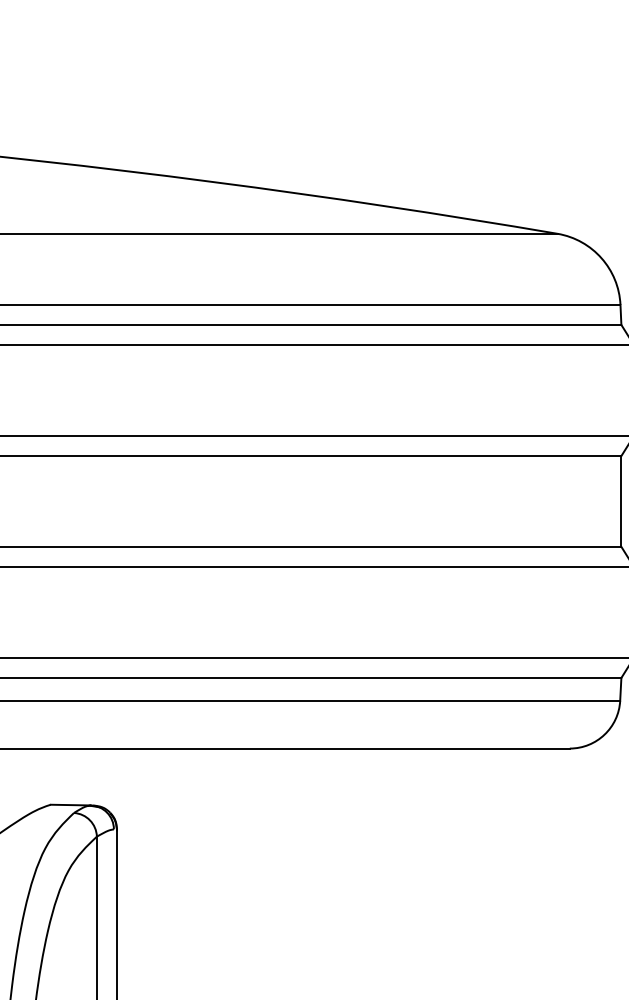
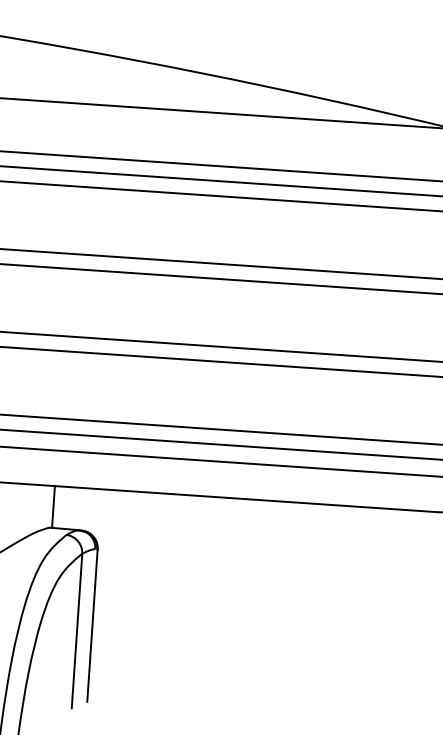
line: (54, 776) -> (53, 506), added

